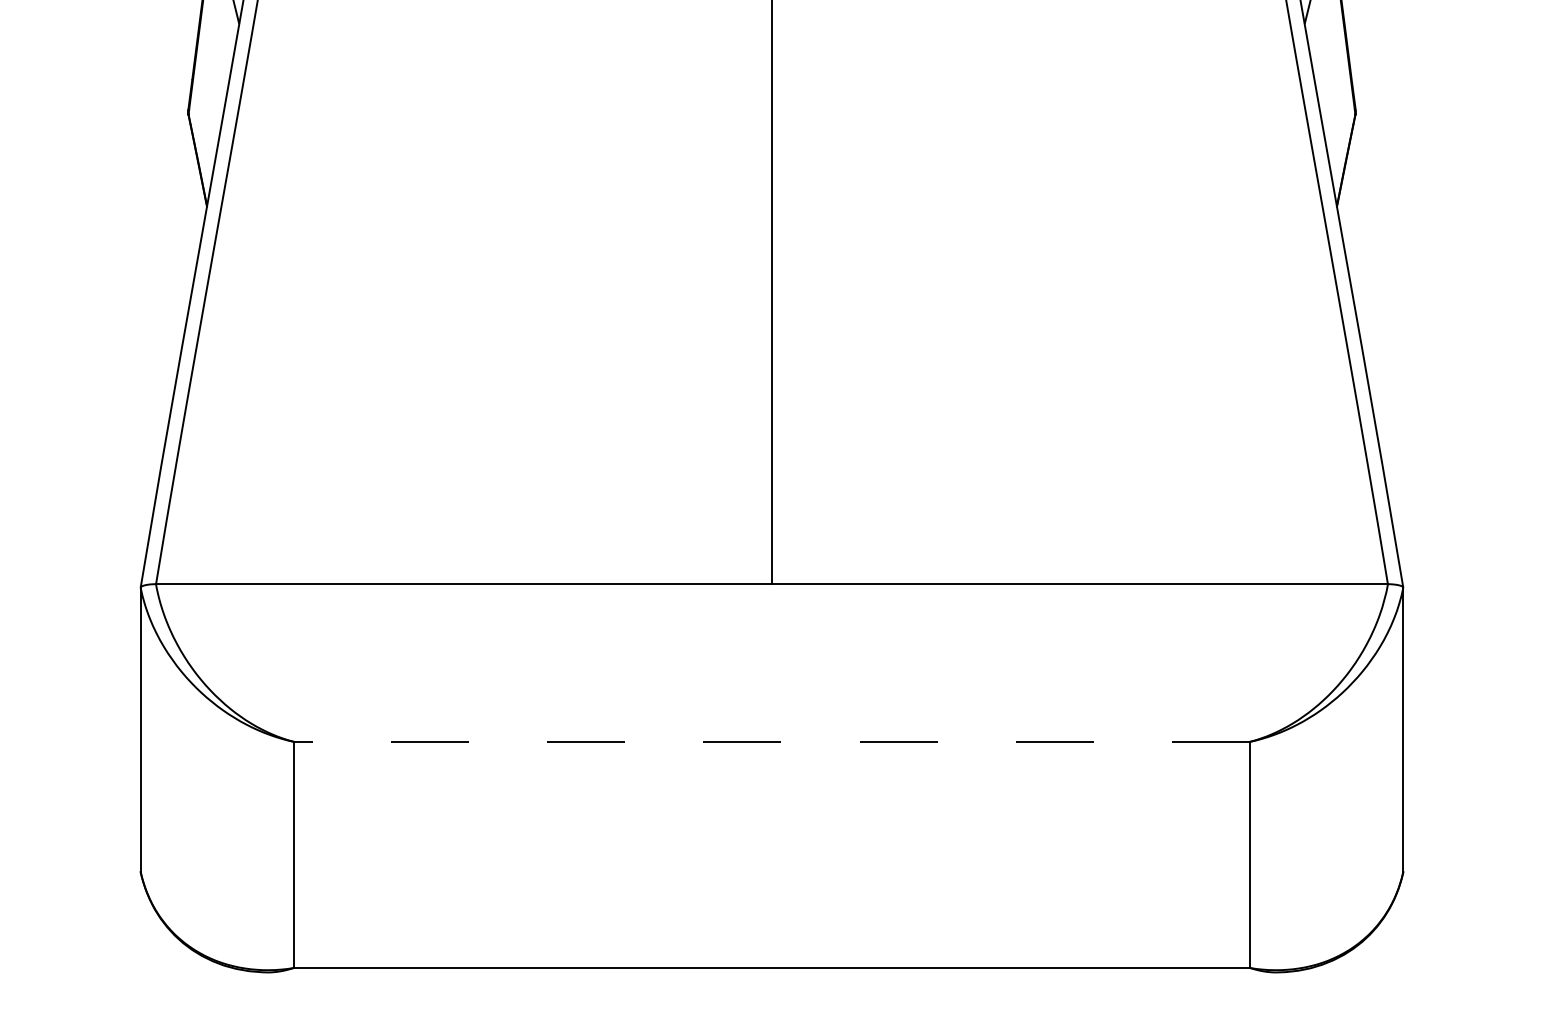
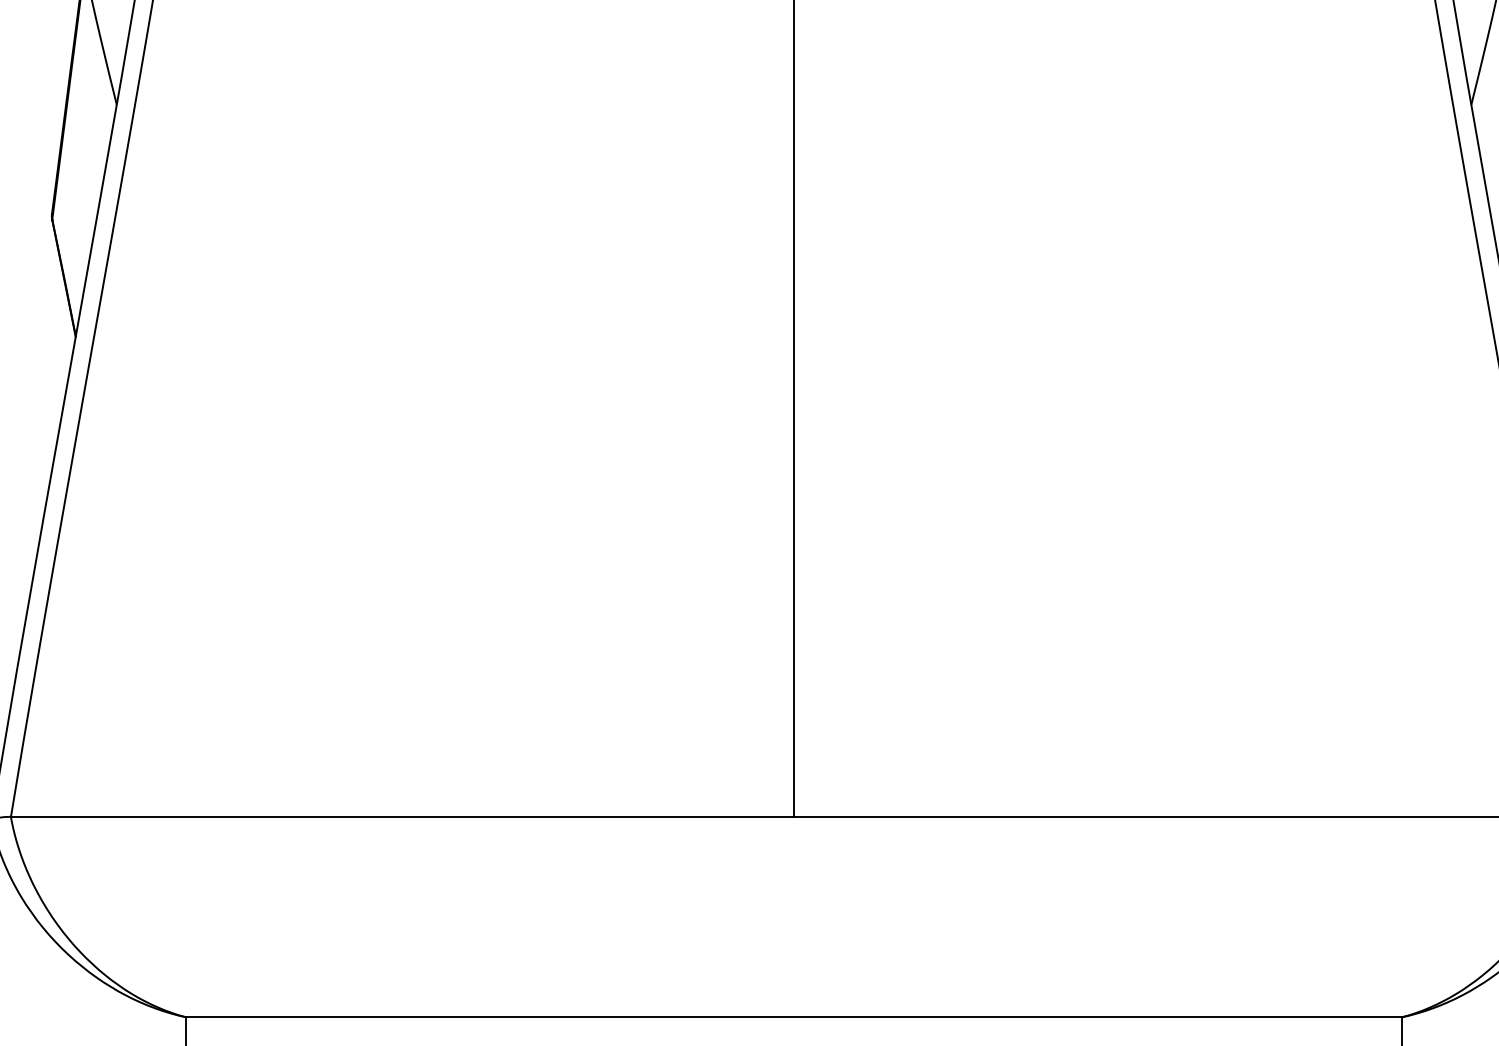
line: (771, 741) -> (793, 1016), dashed -> solid

